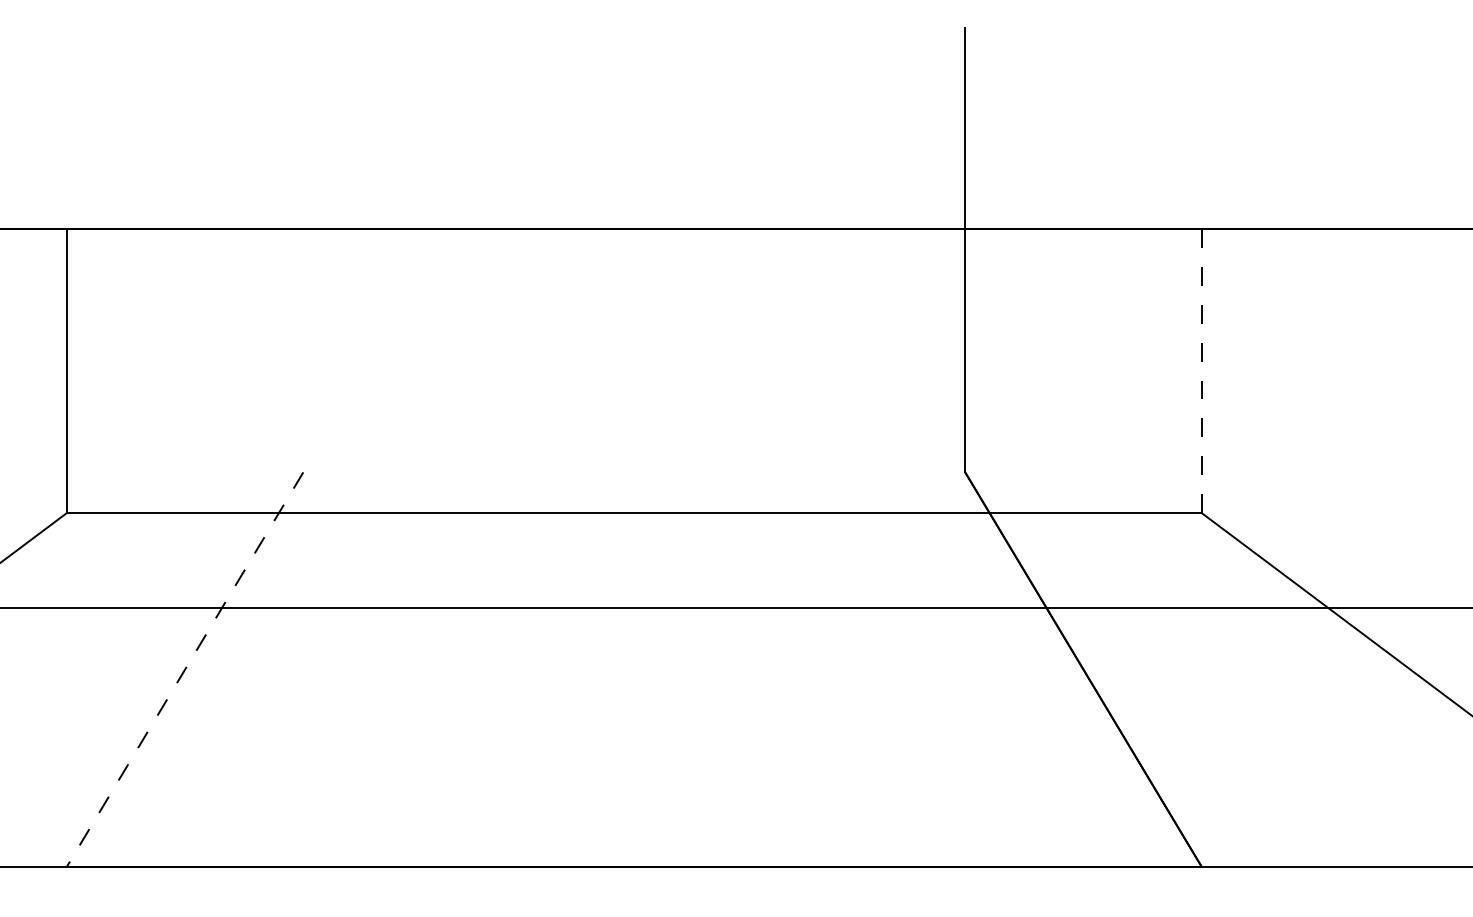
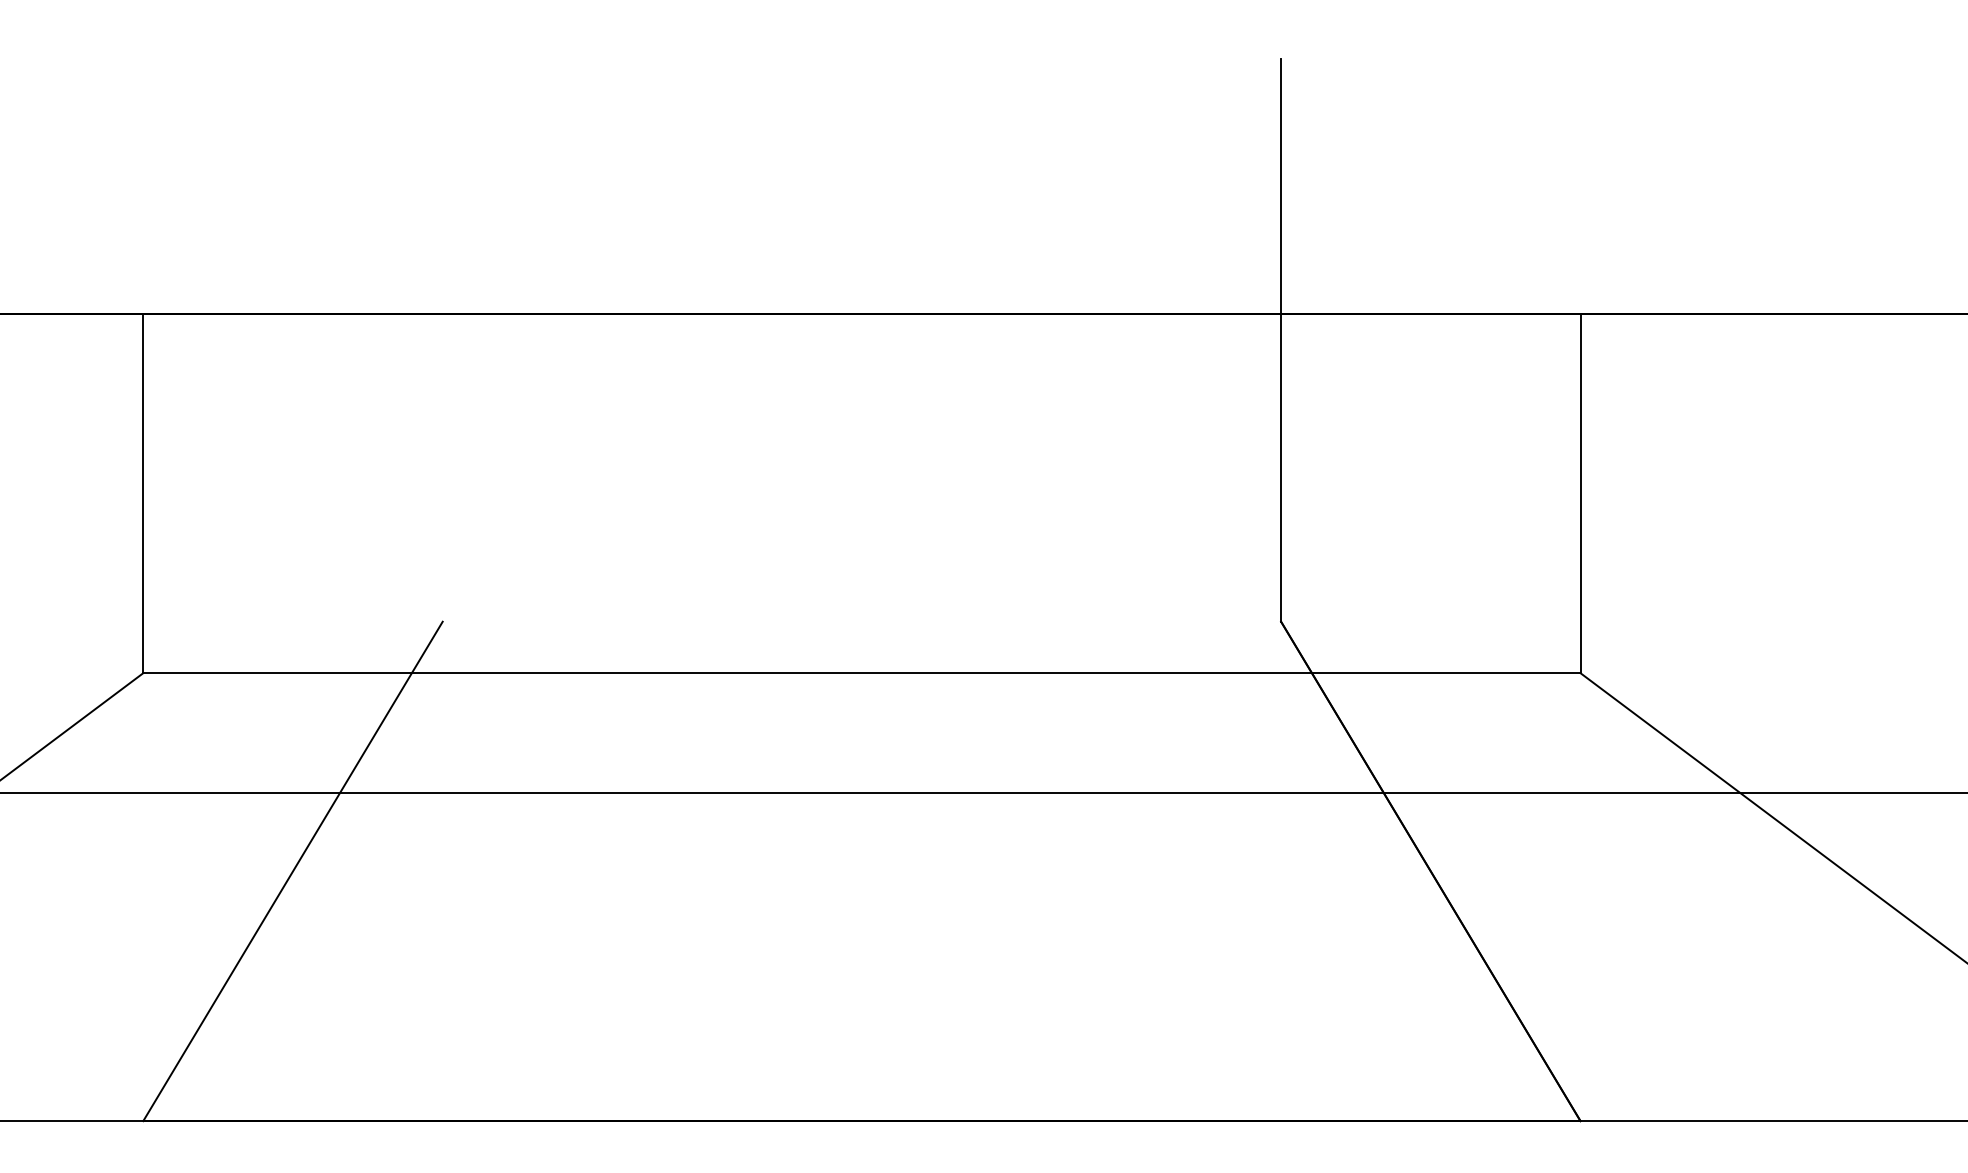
line: (1201, 371) -> (1580, 493), dashed -> solid
line: (184, 669) -> (292, 871), dashed -> solid

